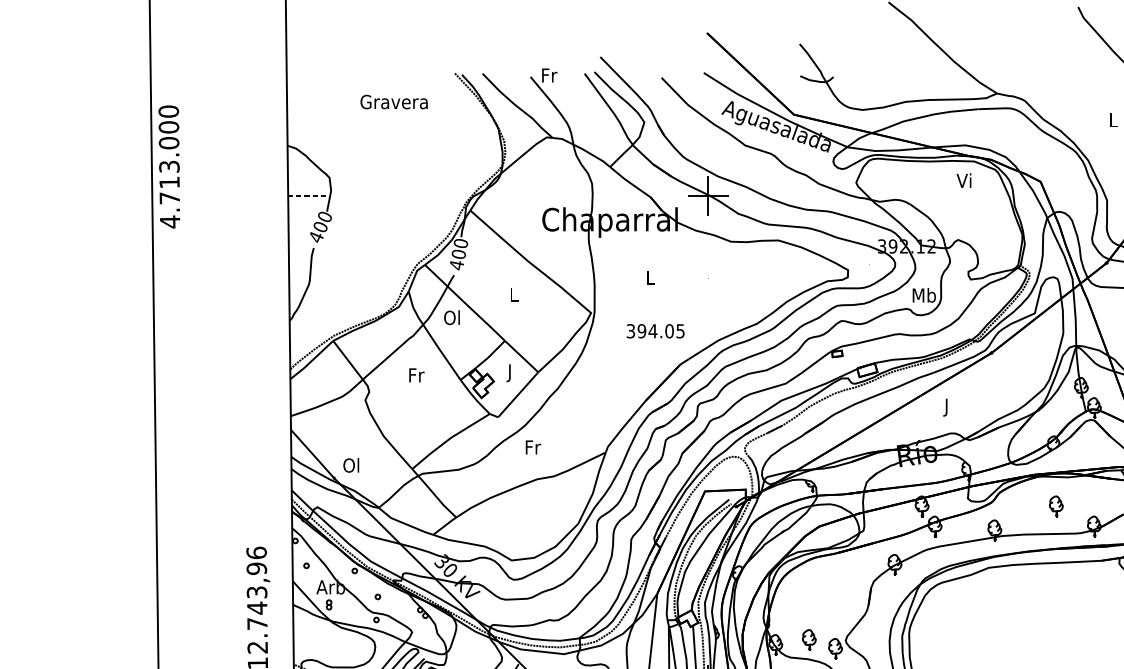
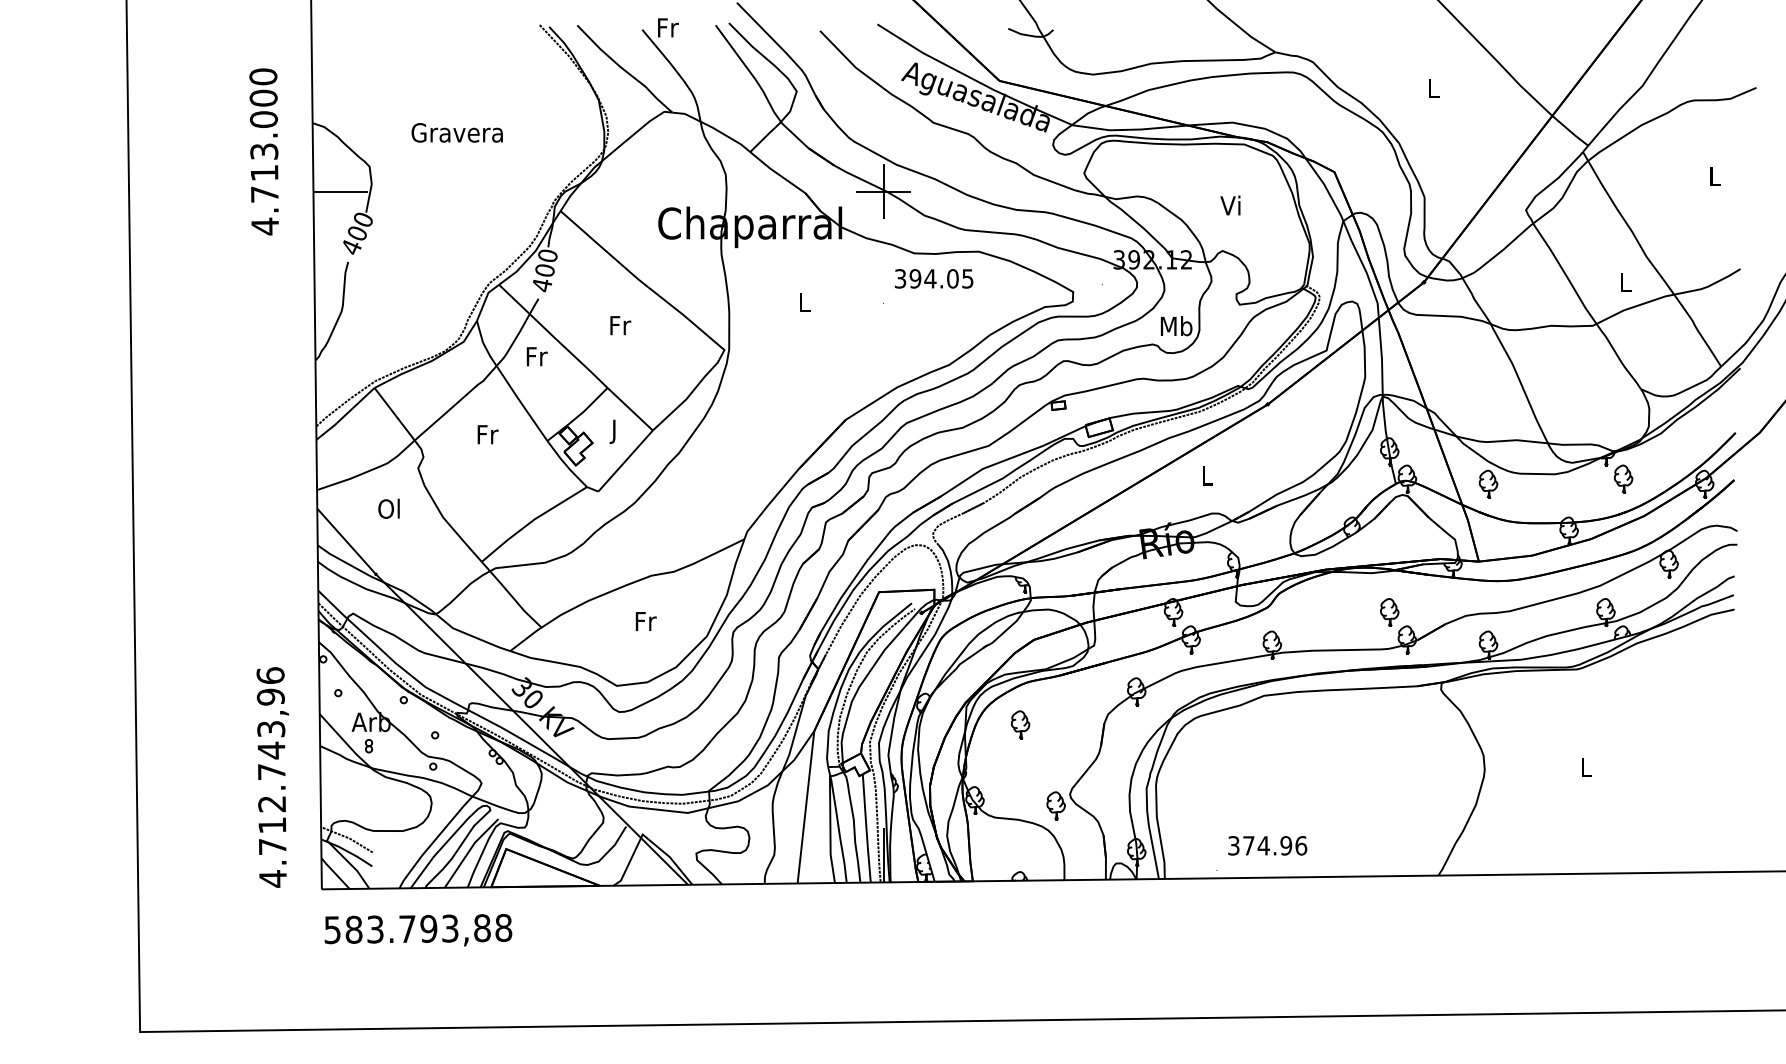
text: (393, 101) -> (456, 132), moved
text: (168, 166) -> (263, 151), moved
text: (964, 180) -> (1230, 205), moved
line: (308, 196) -> (341, 191), dashed -> solid
text: (514, 294) -> (620, 325), L -> Fr
text: (452, 317) -> (536, 356), Ol -> Fr
text: (655, 330) -> (933, 278), moved
text: (947, 407) -> (1207, 478), J -> L
text: (532, 447) -> (645, 621), moved
text: (350, 465) -> (388, 508), moved
part: (1056, 506) -> (1389, 612), moved
part: (809, 639) -> (1020, 724), moved

